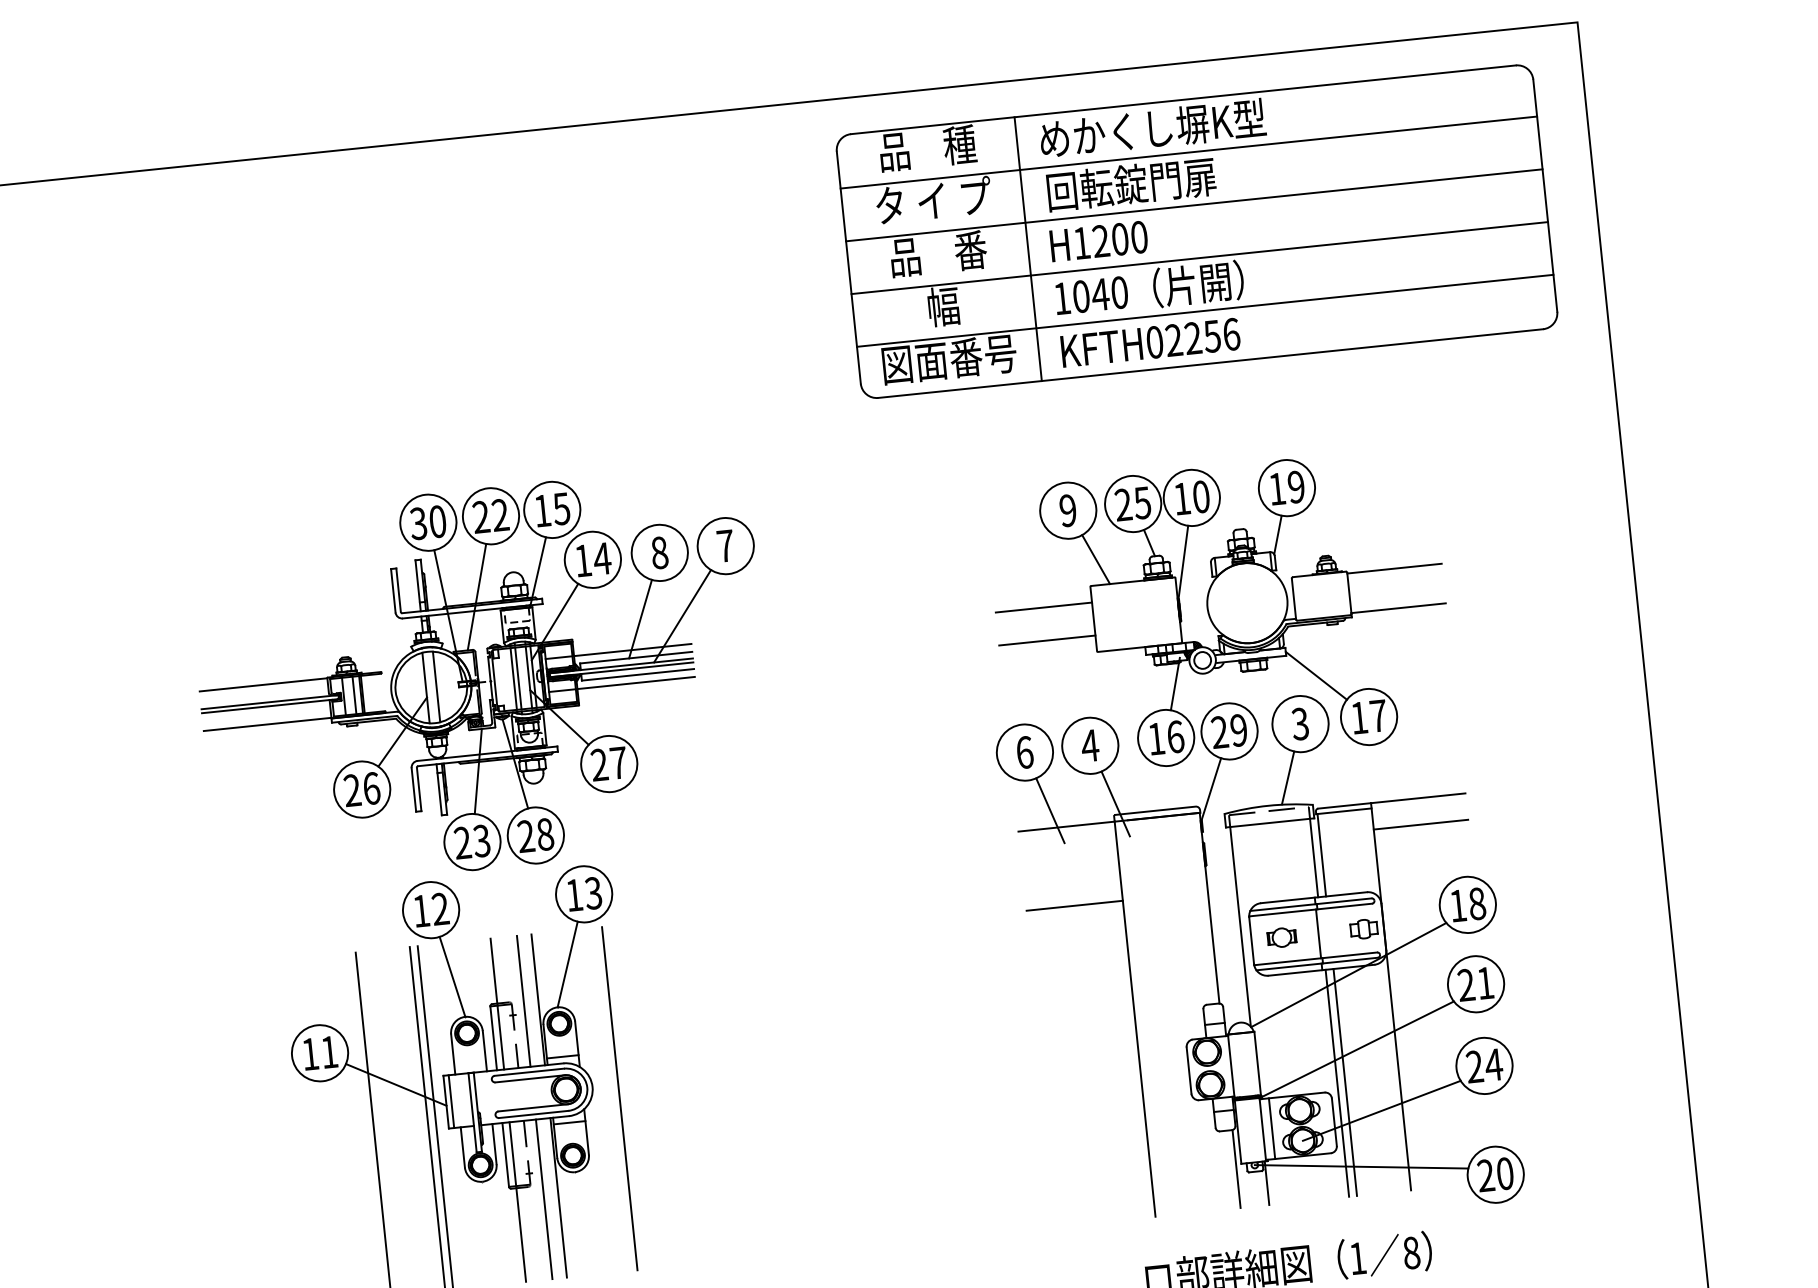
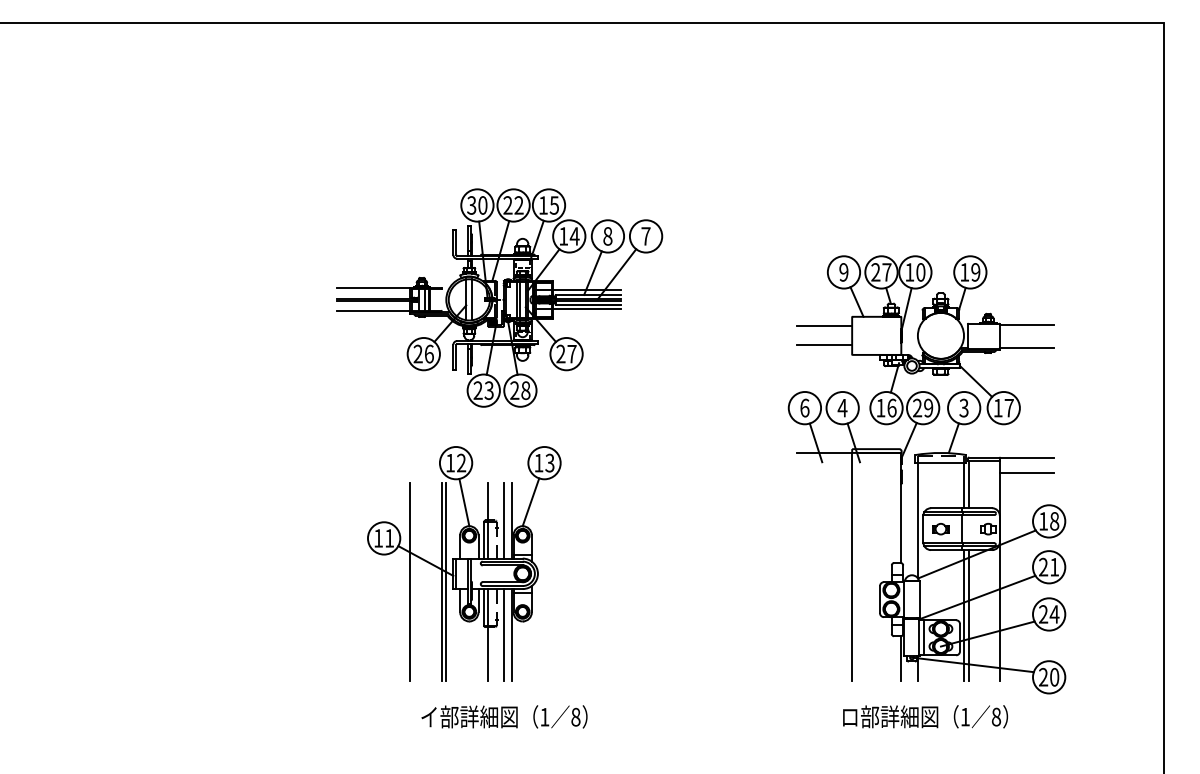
part: (1197, 231) -> (934, 120), removed
text: (1141, 503) -> (886, 272), 25 -> 27
part: (483, 678) -> (499, 297), moved
line: (1074, 905) -> (824, 498), removed
line: (619, 1097) -> (552, 581), removed

